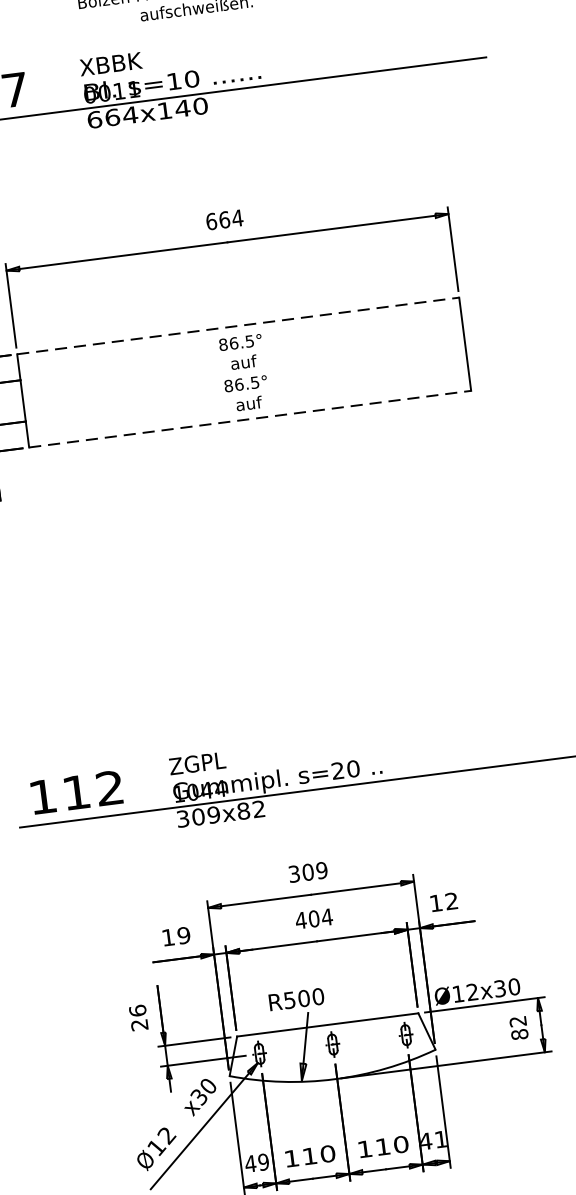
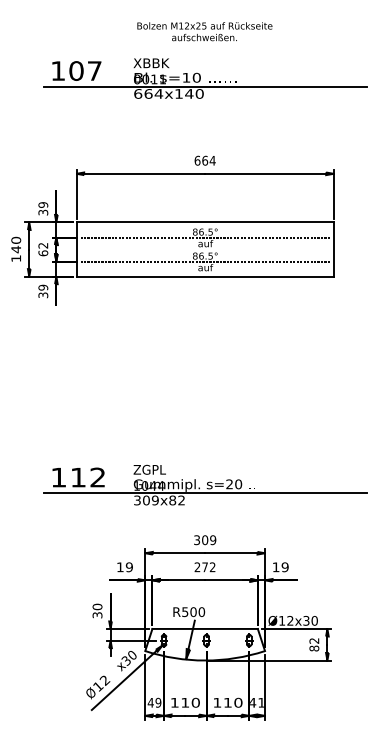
line: (238, 326) -> (205, 222), dashed -> solid
line: (242, 351) -> (205, 237), added
line: (247, 393) -> (205, 261), added
line: (250, 418) -> (205, 276), dashed -> solid
text: (450, 901) -> (284, 567), 12 -> 19
text: (313, 919) -> (204, 567), 404 -> 272
text: (138, 1016) -> (97, 610), 26 -> 30

